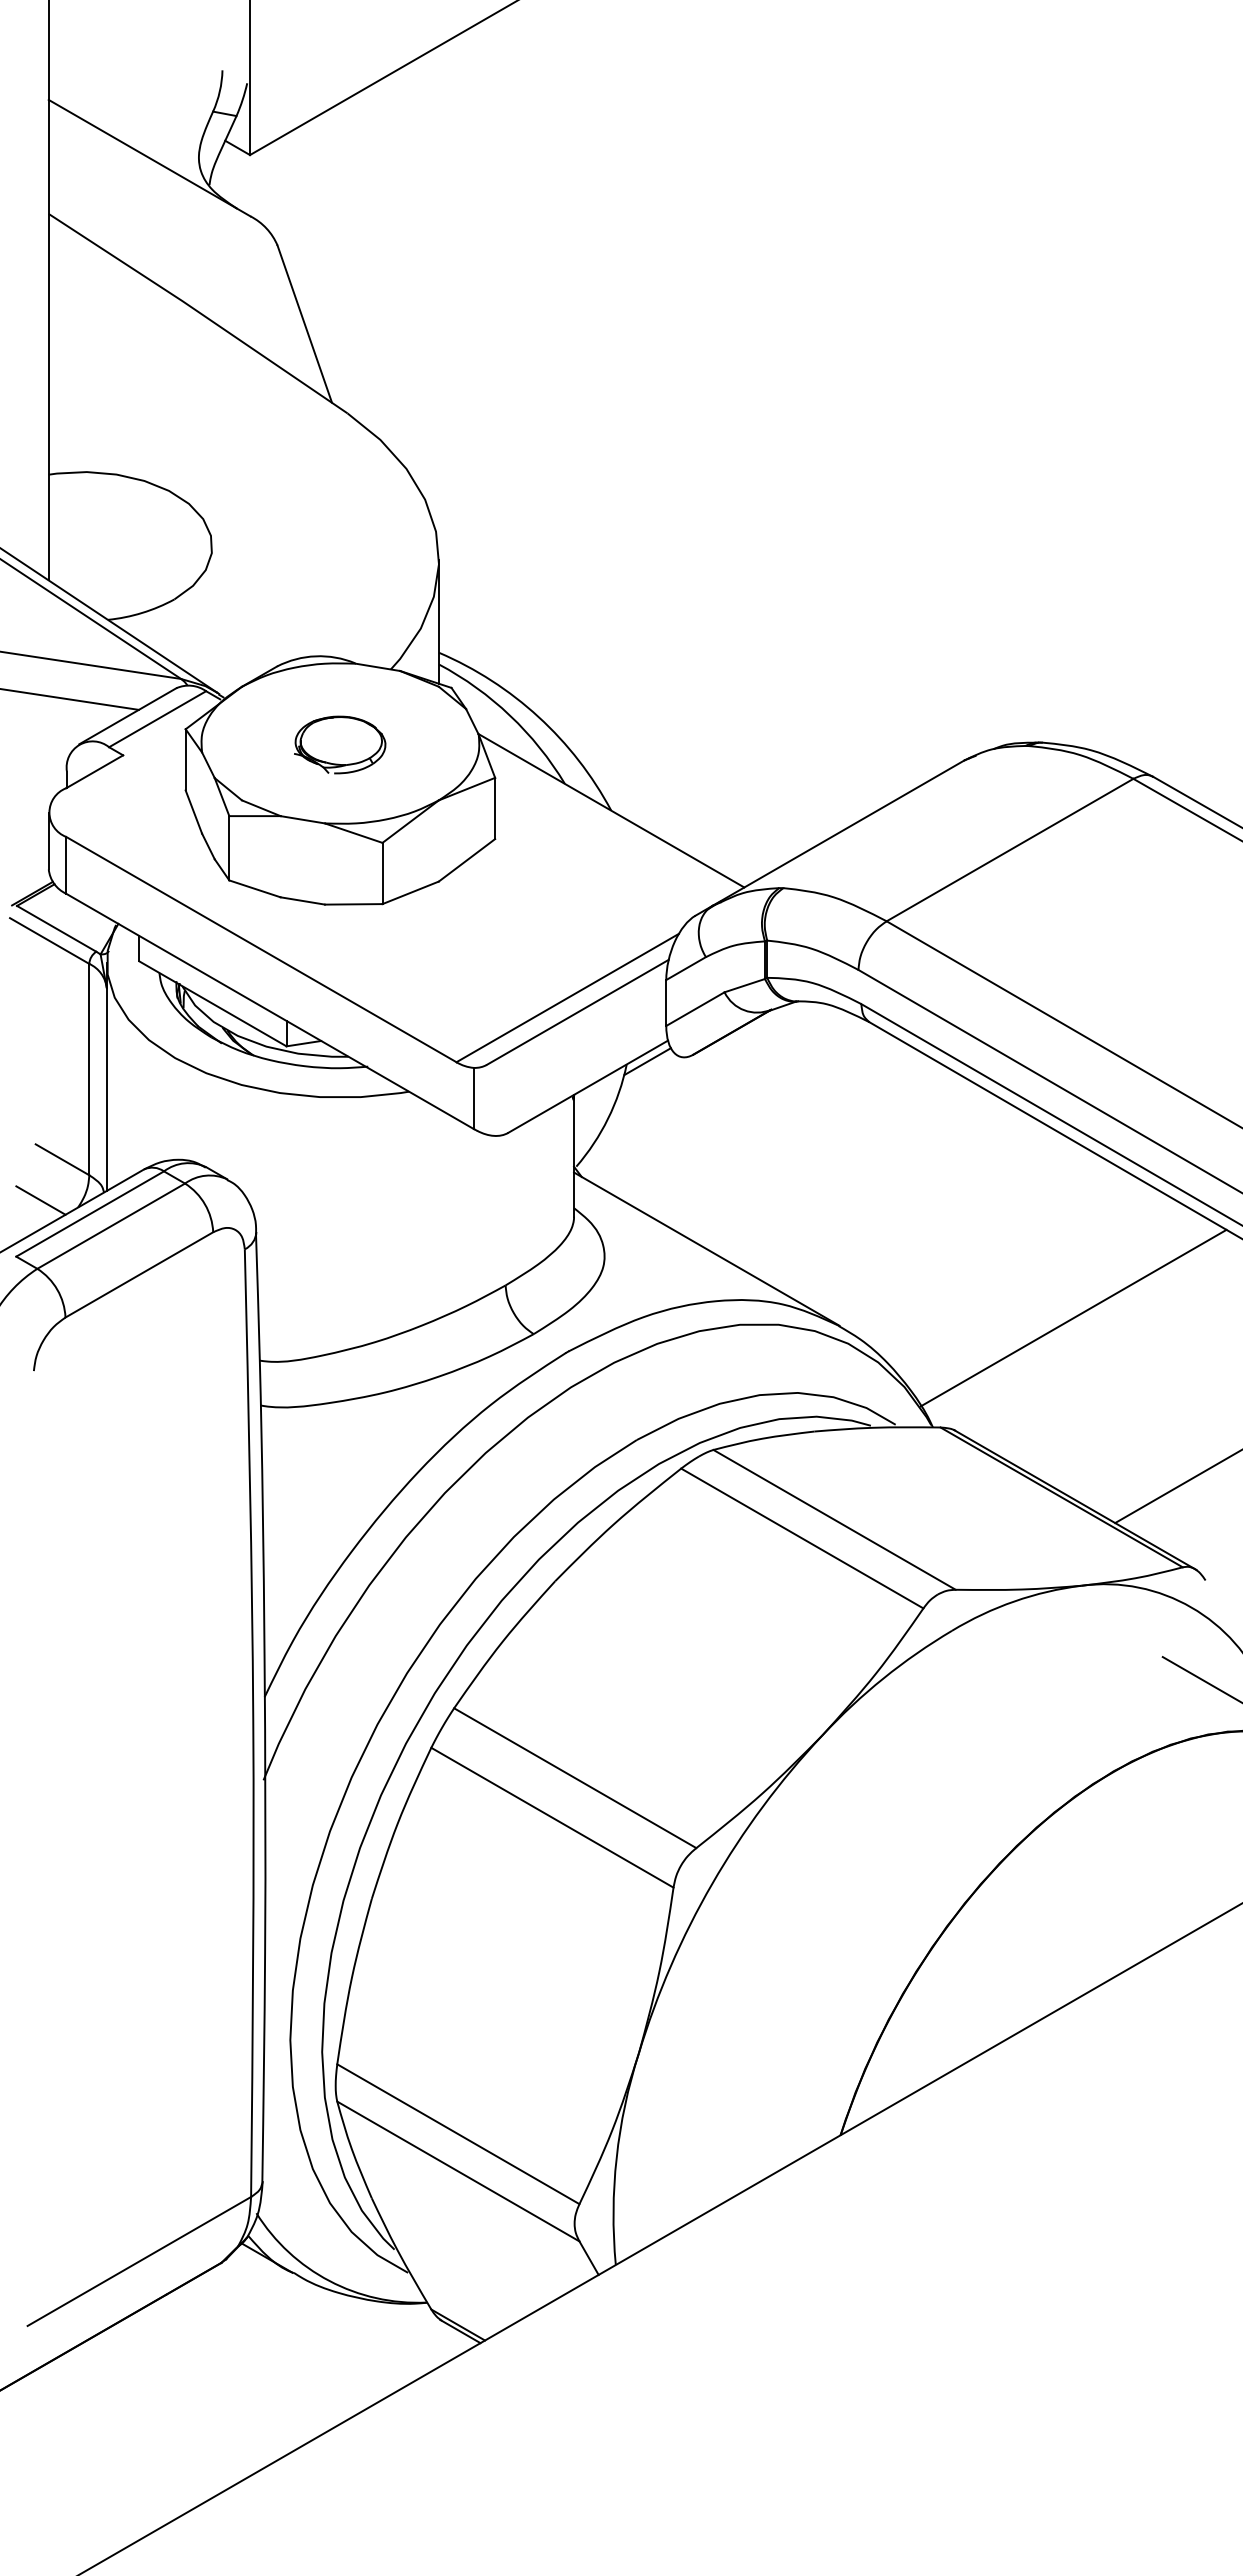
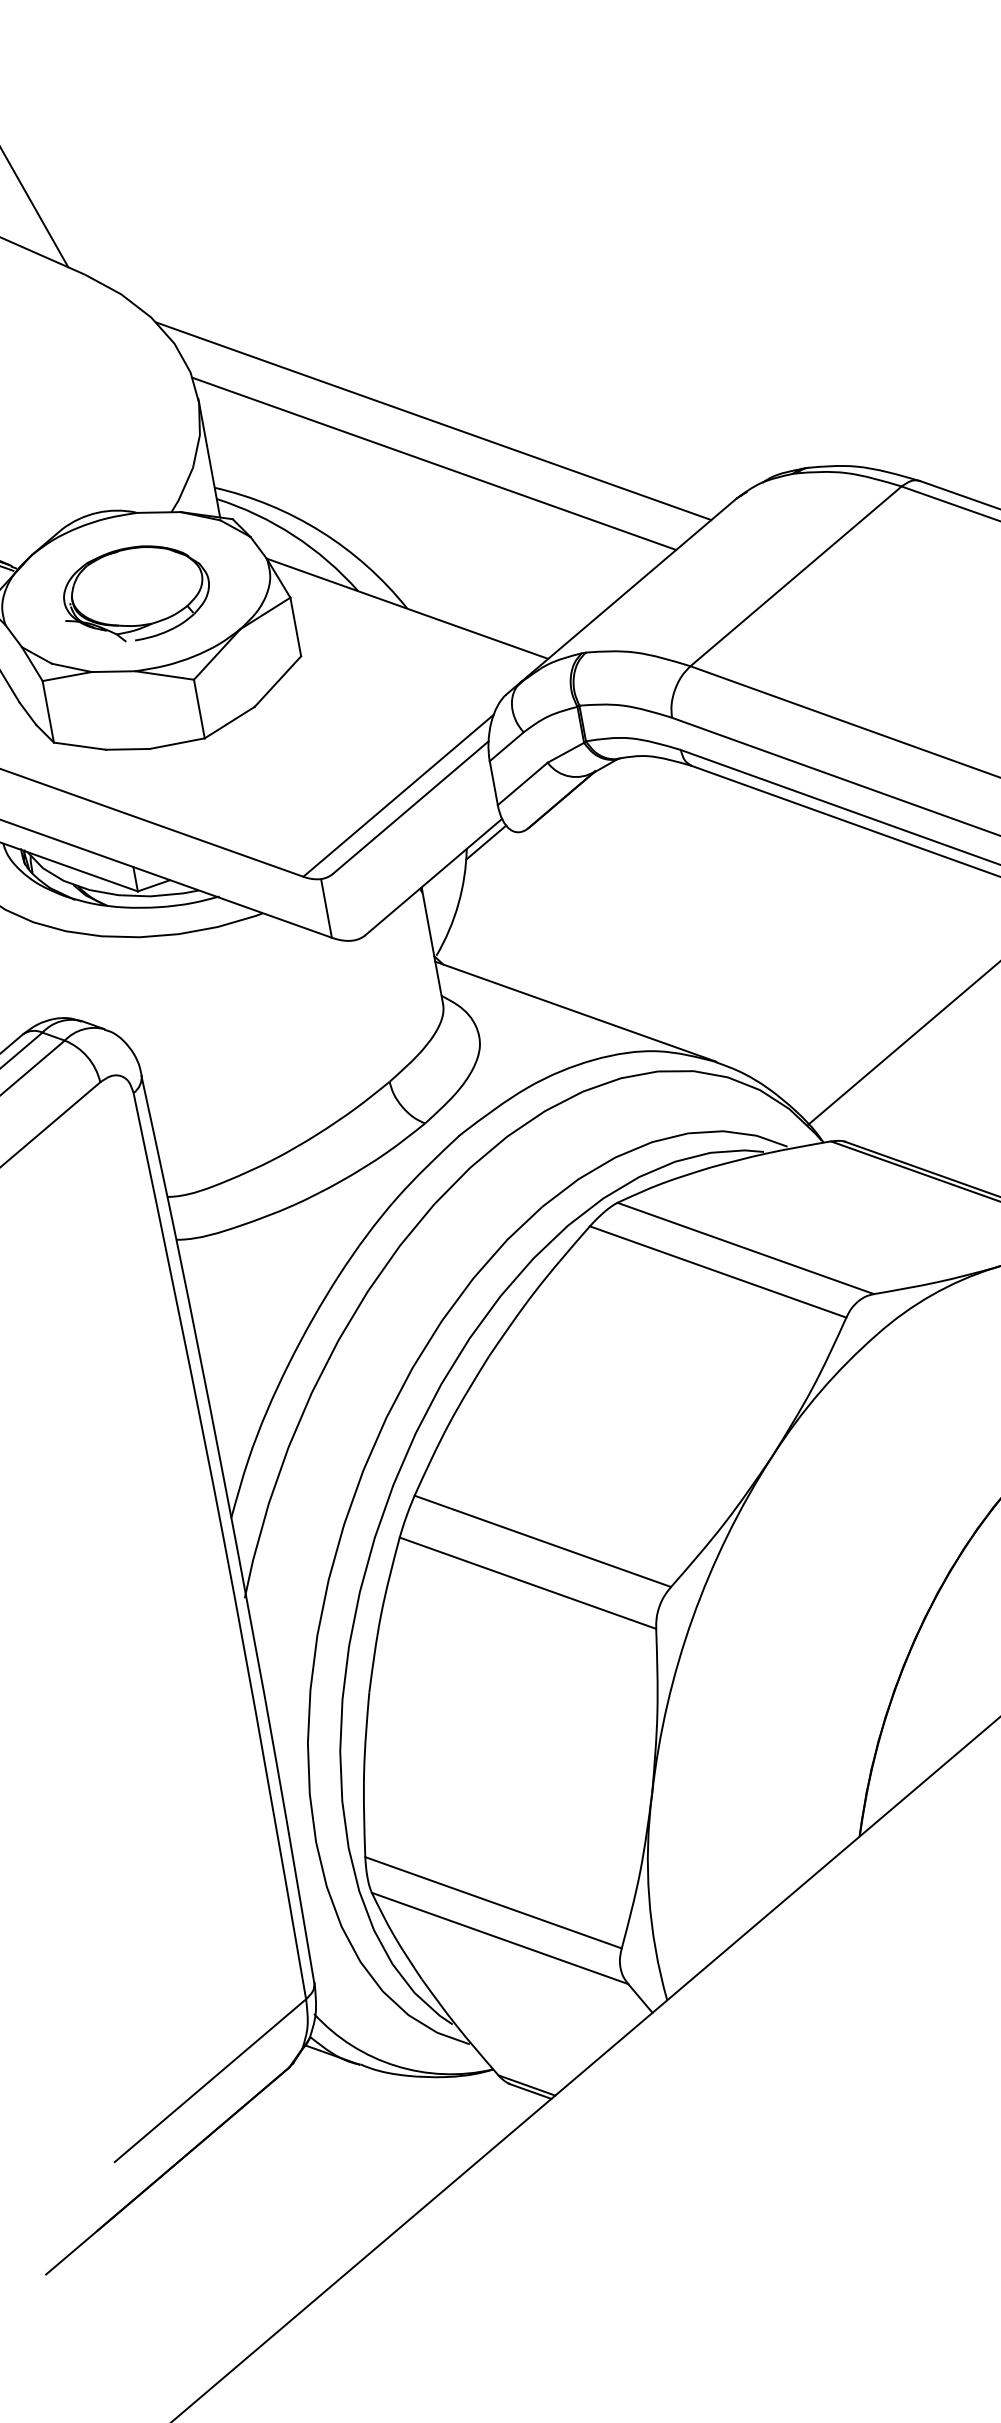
line: (672, 625) -> (433, 420), added
line: (665, 669) -> (434, 464), added
part: (339, 744) -> (135, 593), size x1.67

